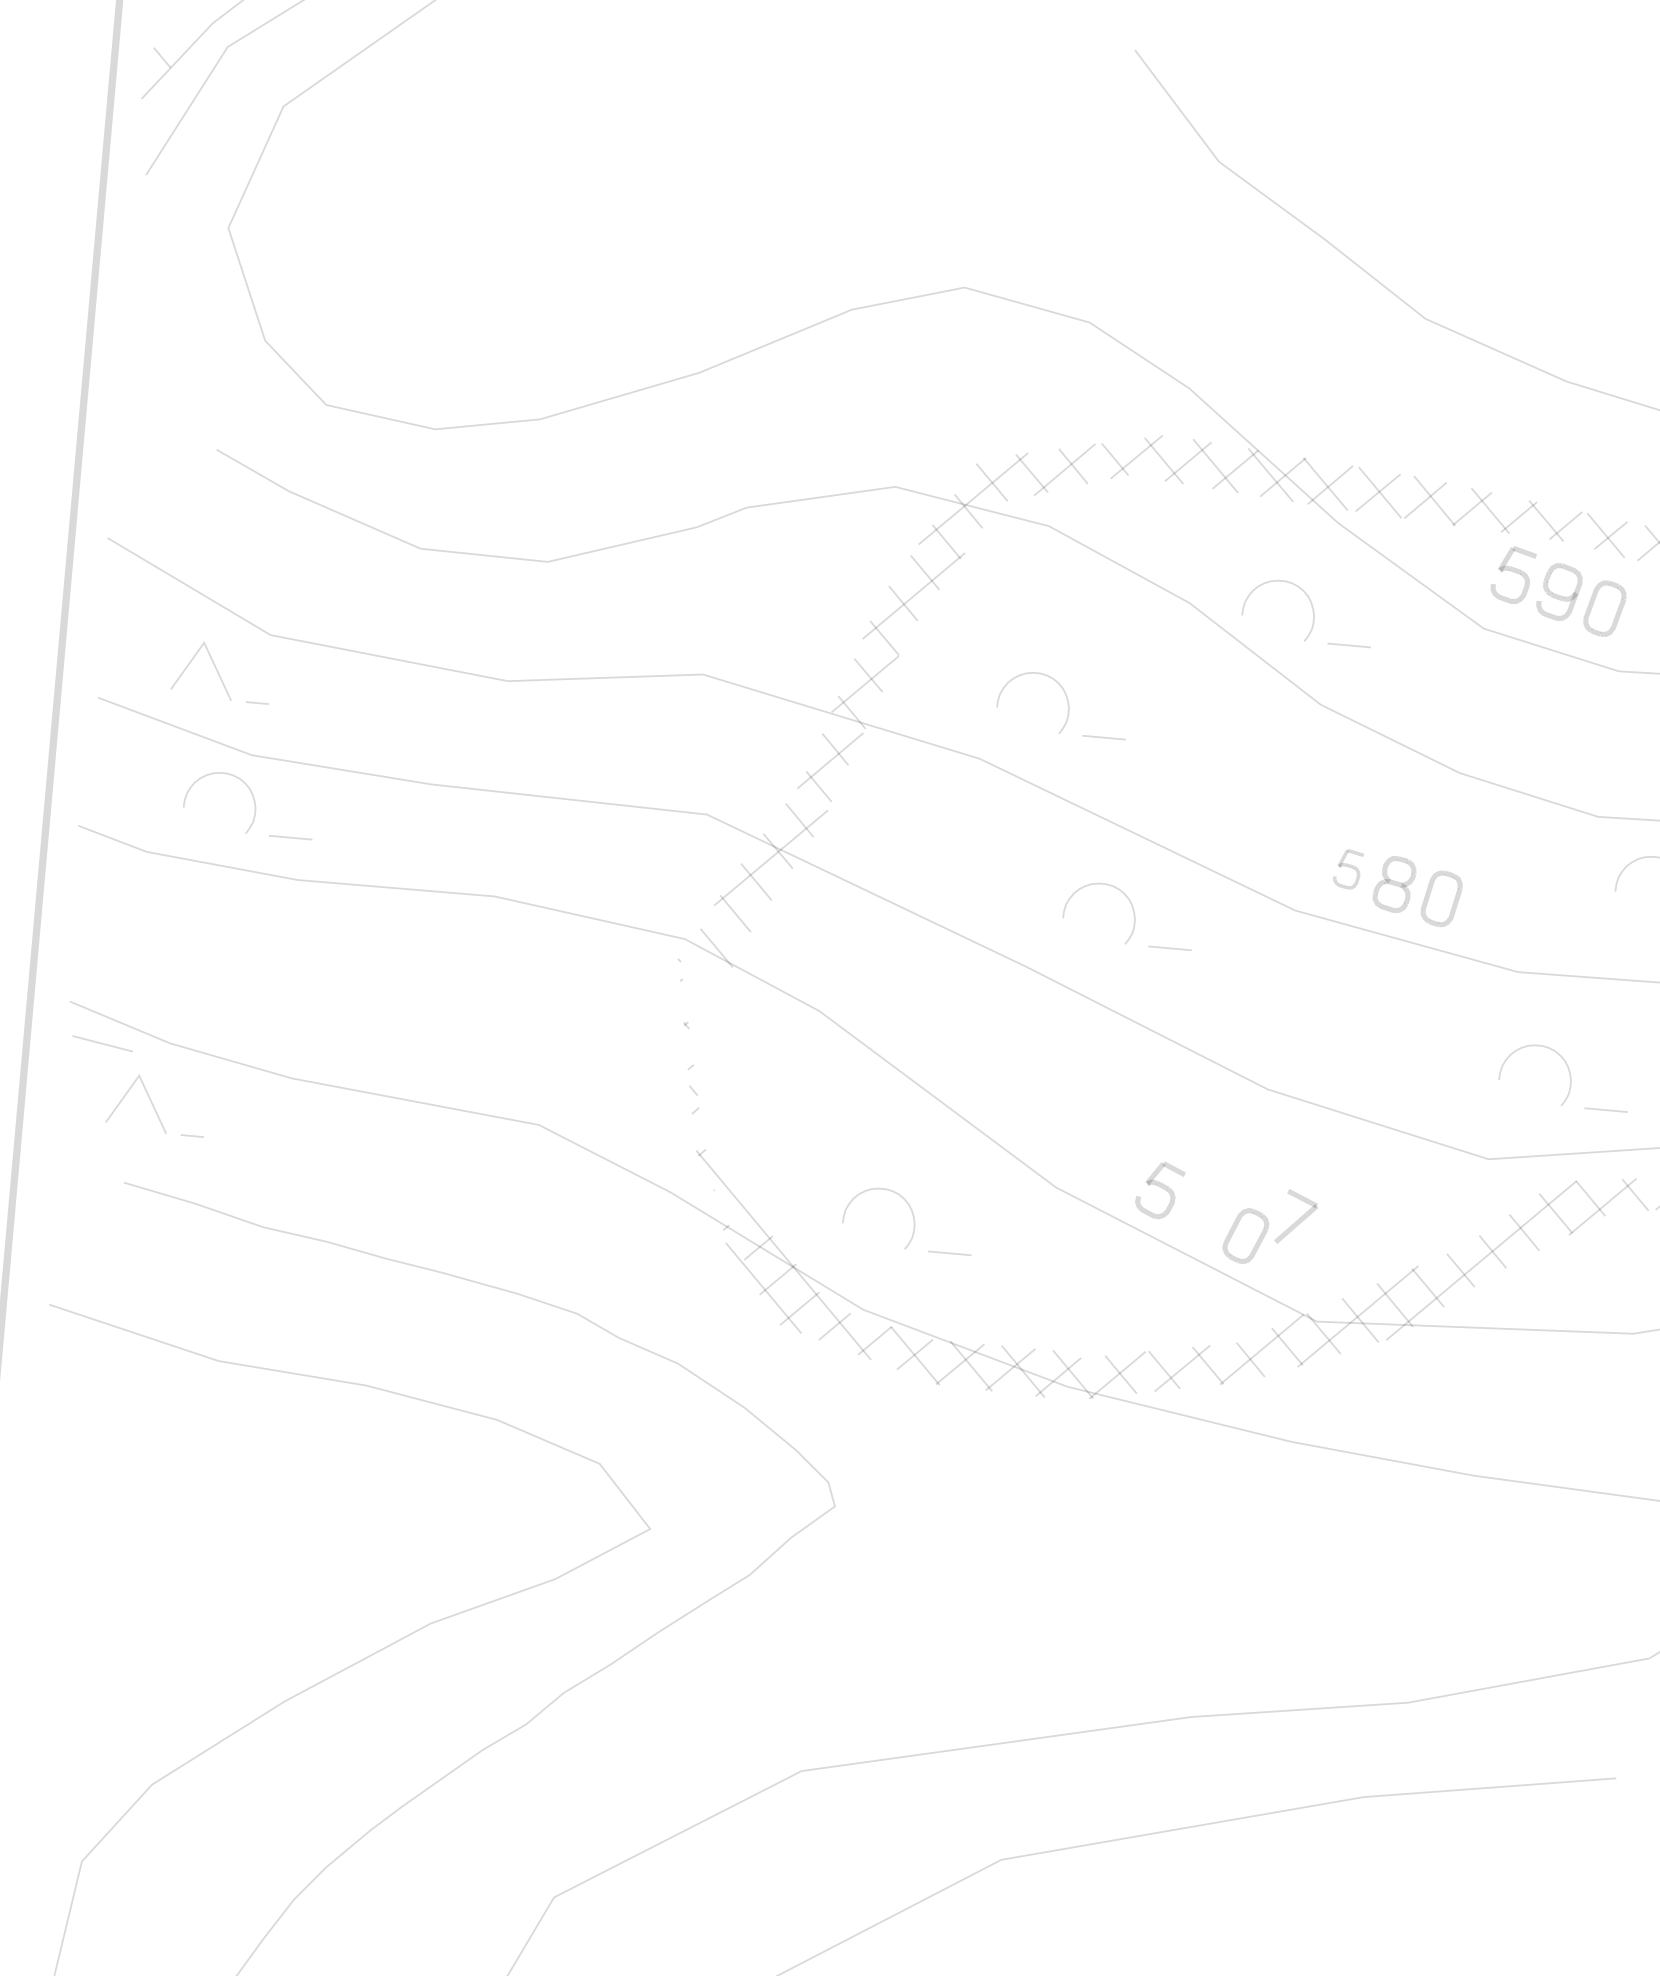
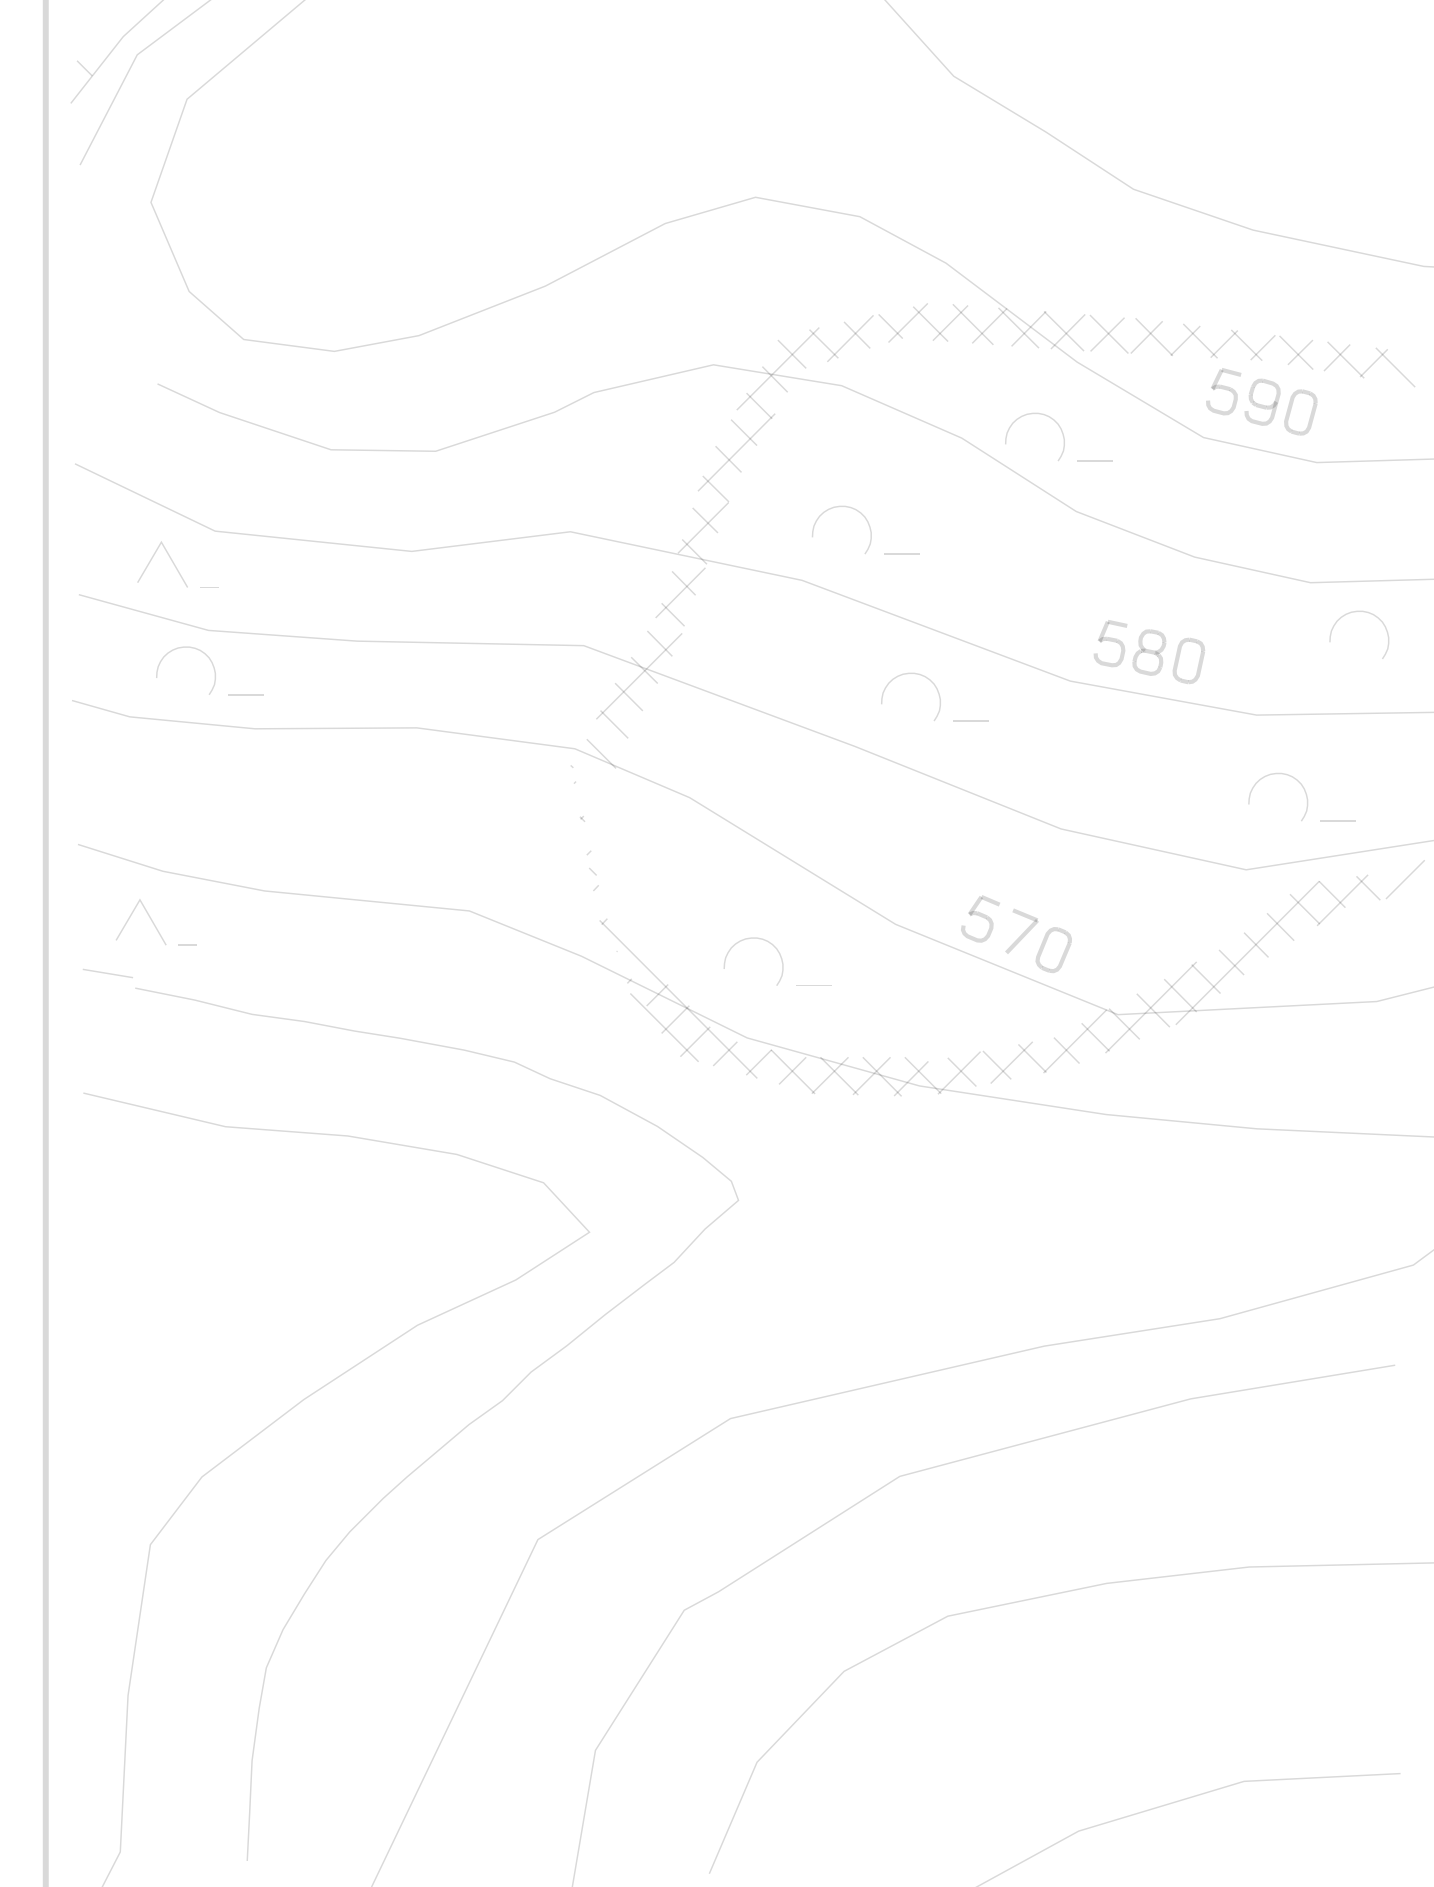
part: (1348, 869) -> (1110, 643), size x1.43
line: (102, 1043) -> (107, 973), moved
part: (1296, 1217) -> (1021, 931), moved

